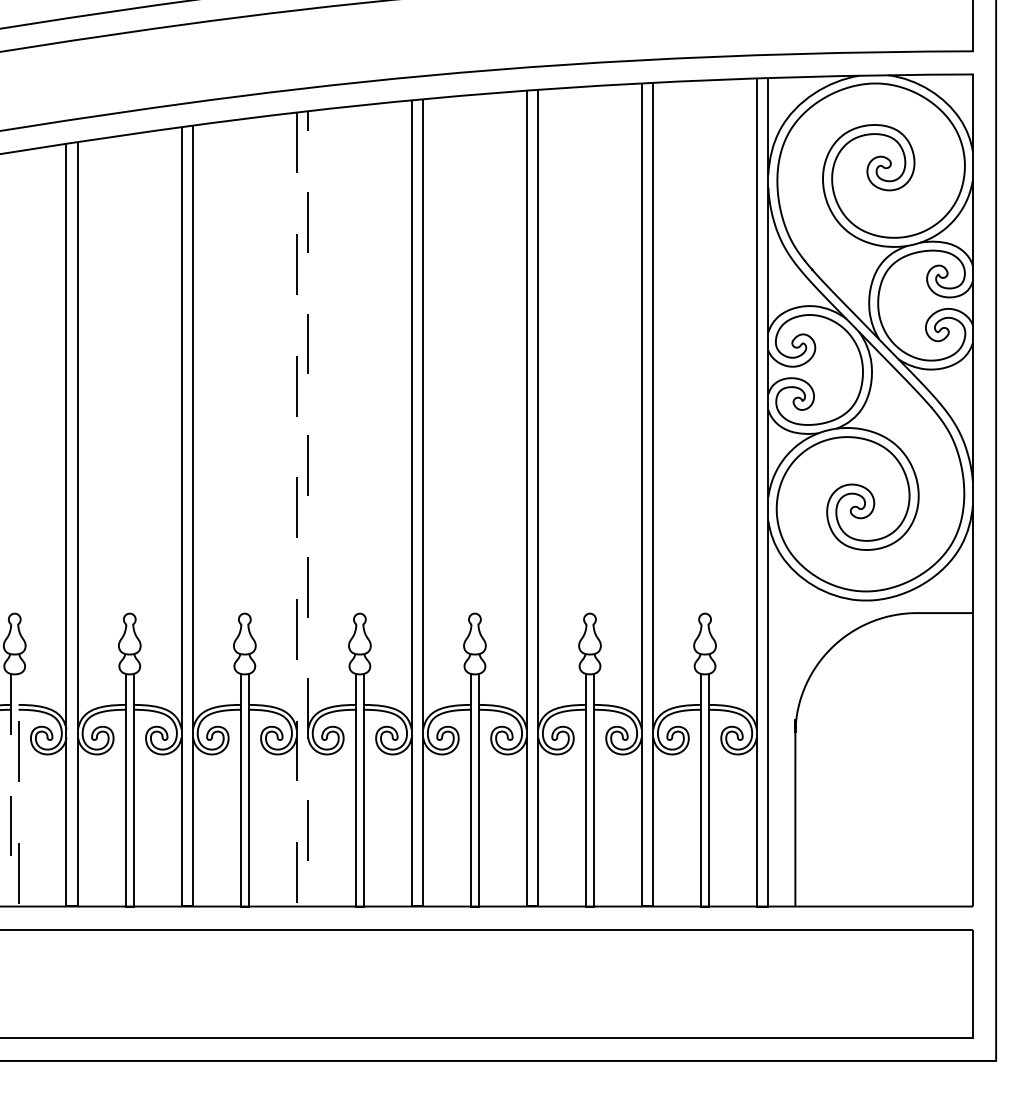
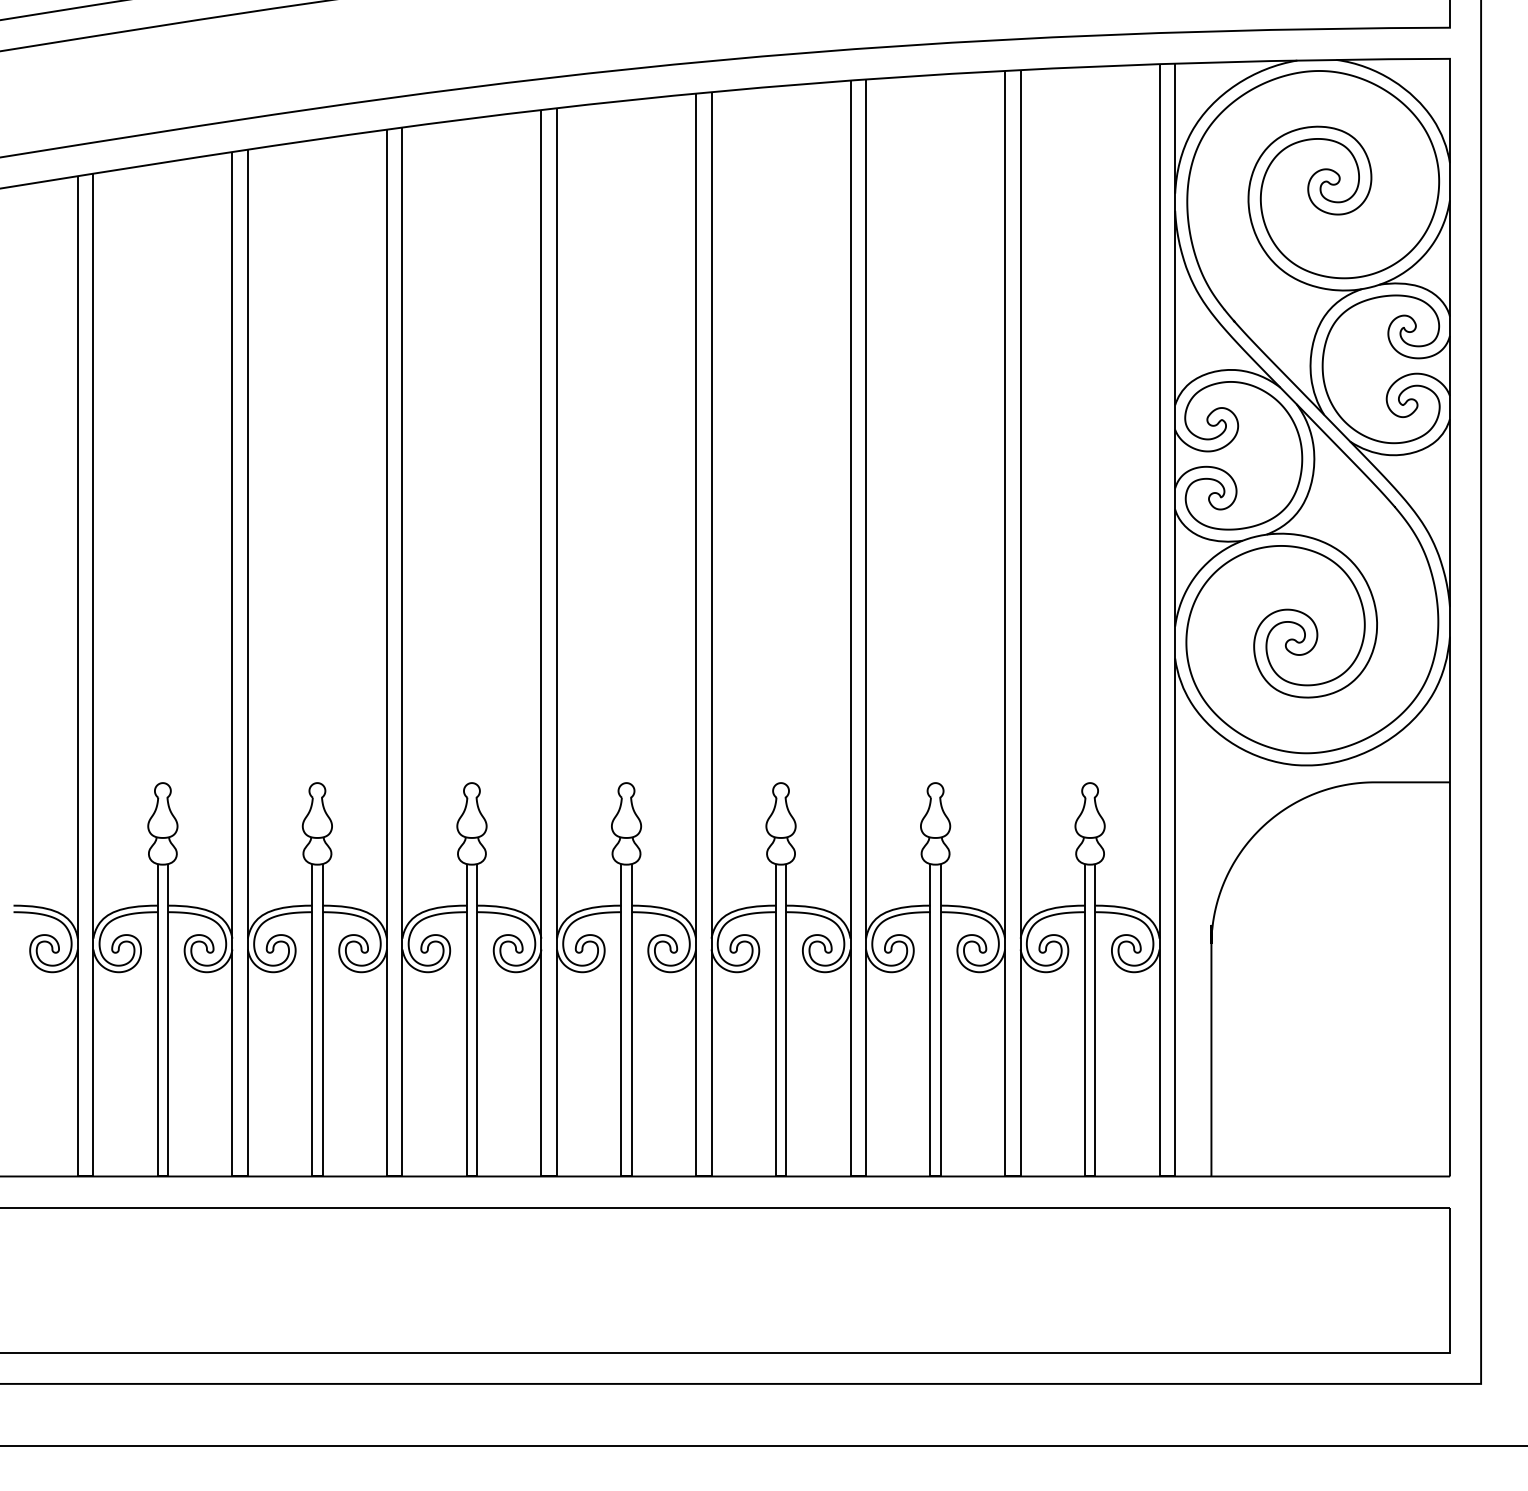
line: (15, 906) -> (163, 1176), dashed -> solid
line: (303, 906) -> (550, 1176), dashed -> solid

